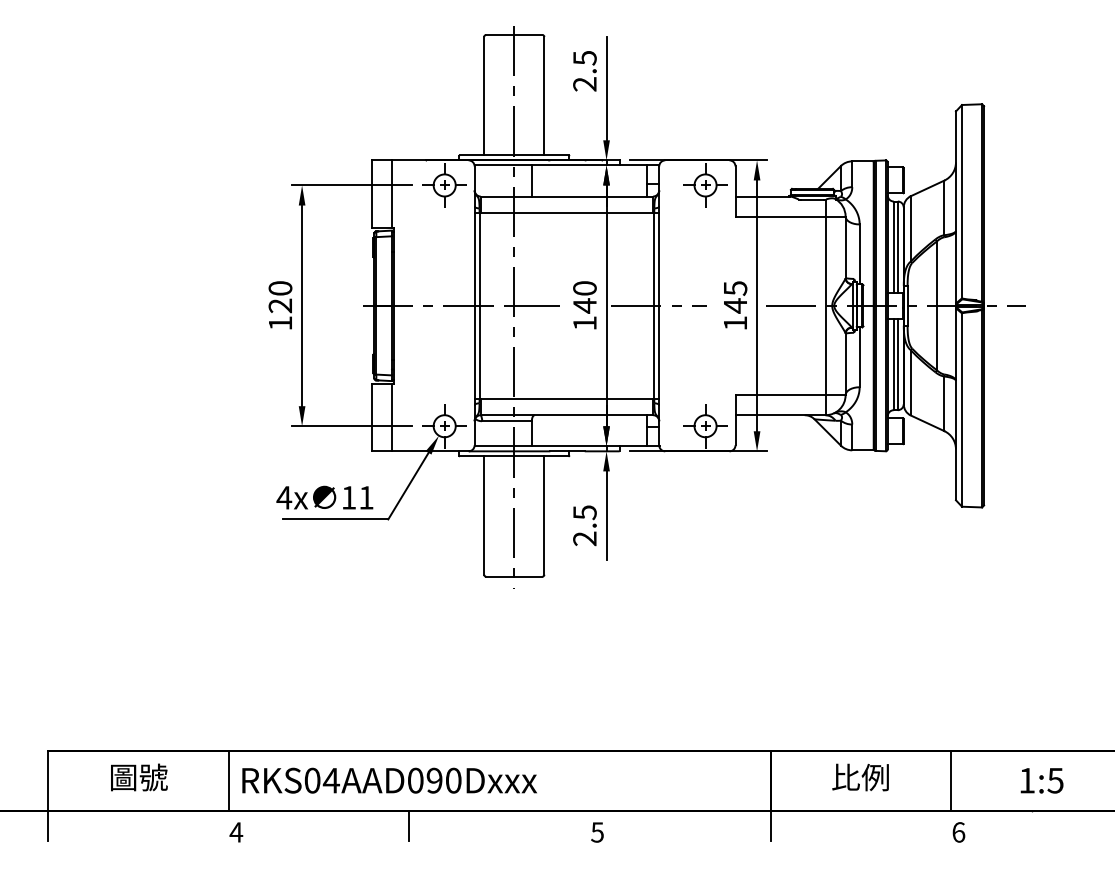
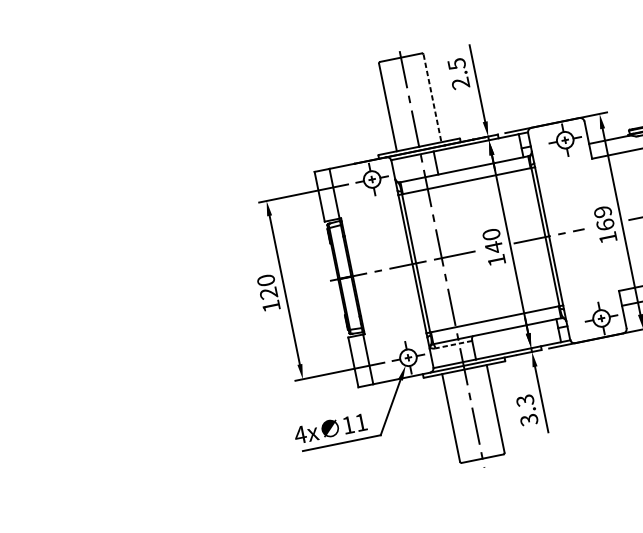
line: (544, 96) -> (432, 98), solid -> dashed
text: (735, 297) -> (604, 218), 145 -> 169
line: (506, 421) -> (453, 344), solid -> dashed
text: (584, 525) -> (526, 410), 2.5 -> 3.3

